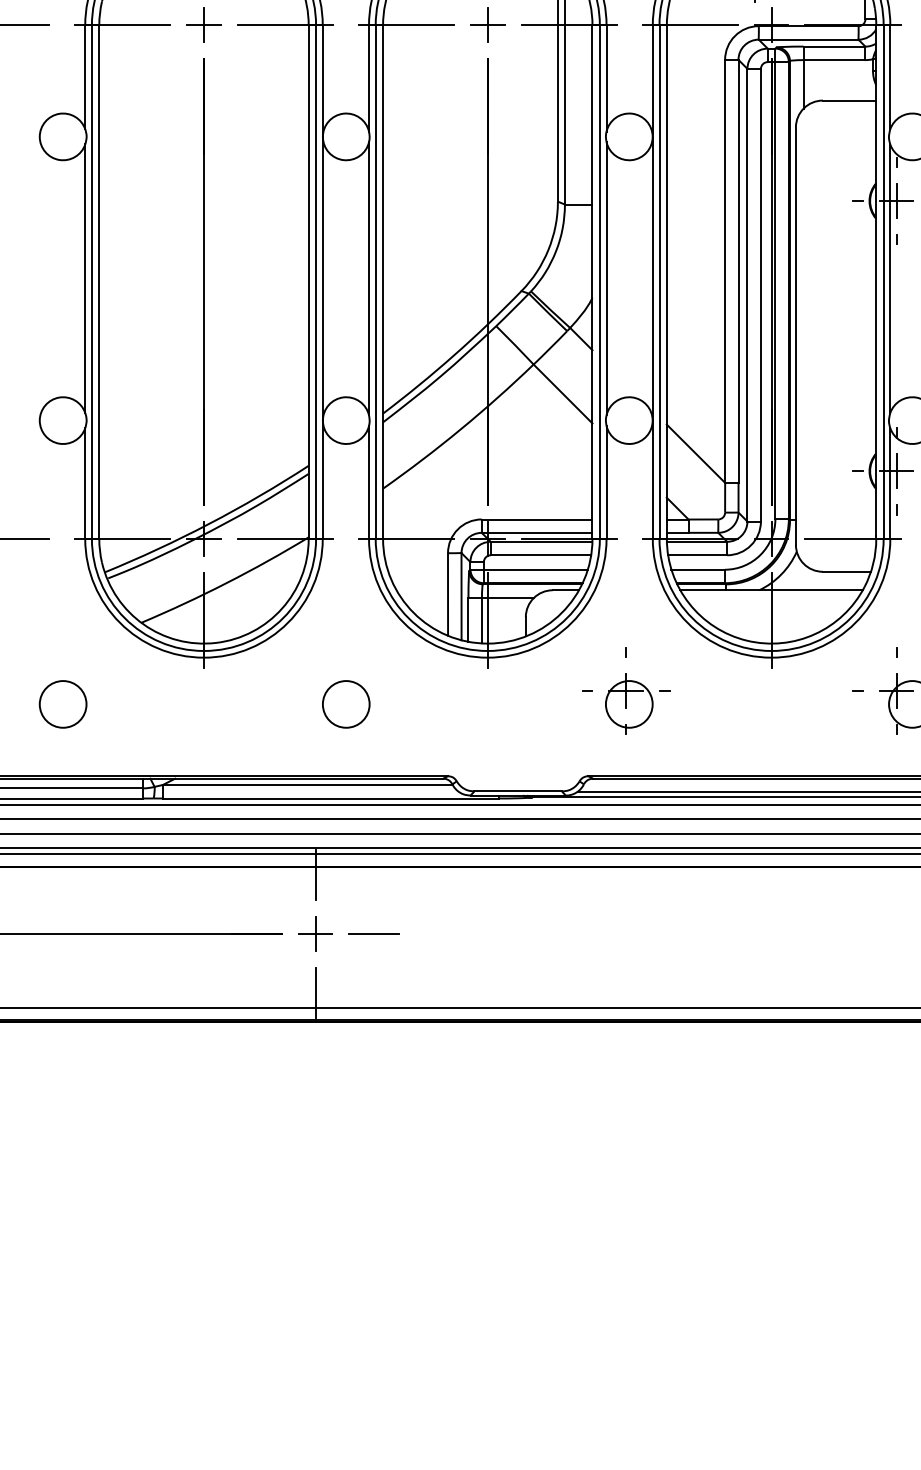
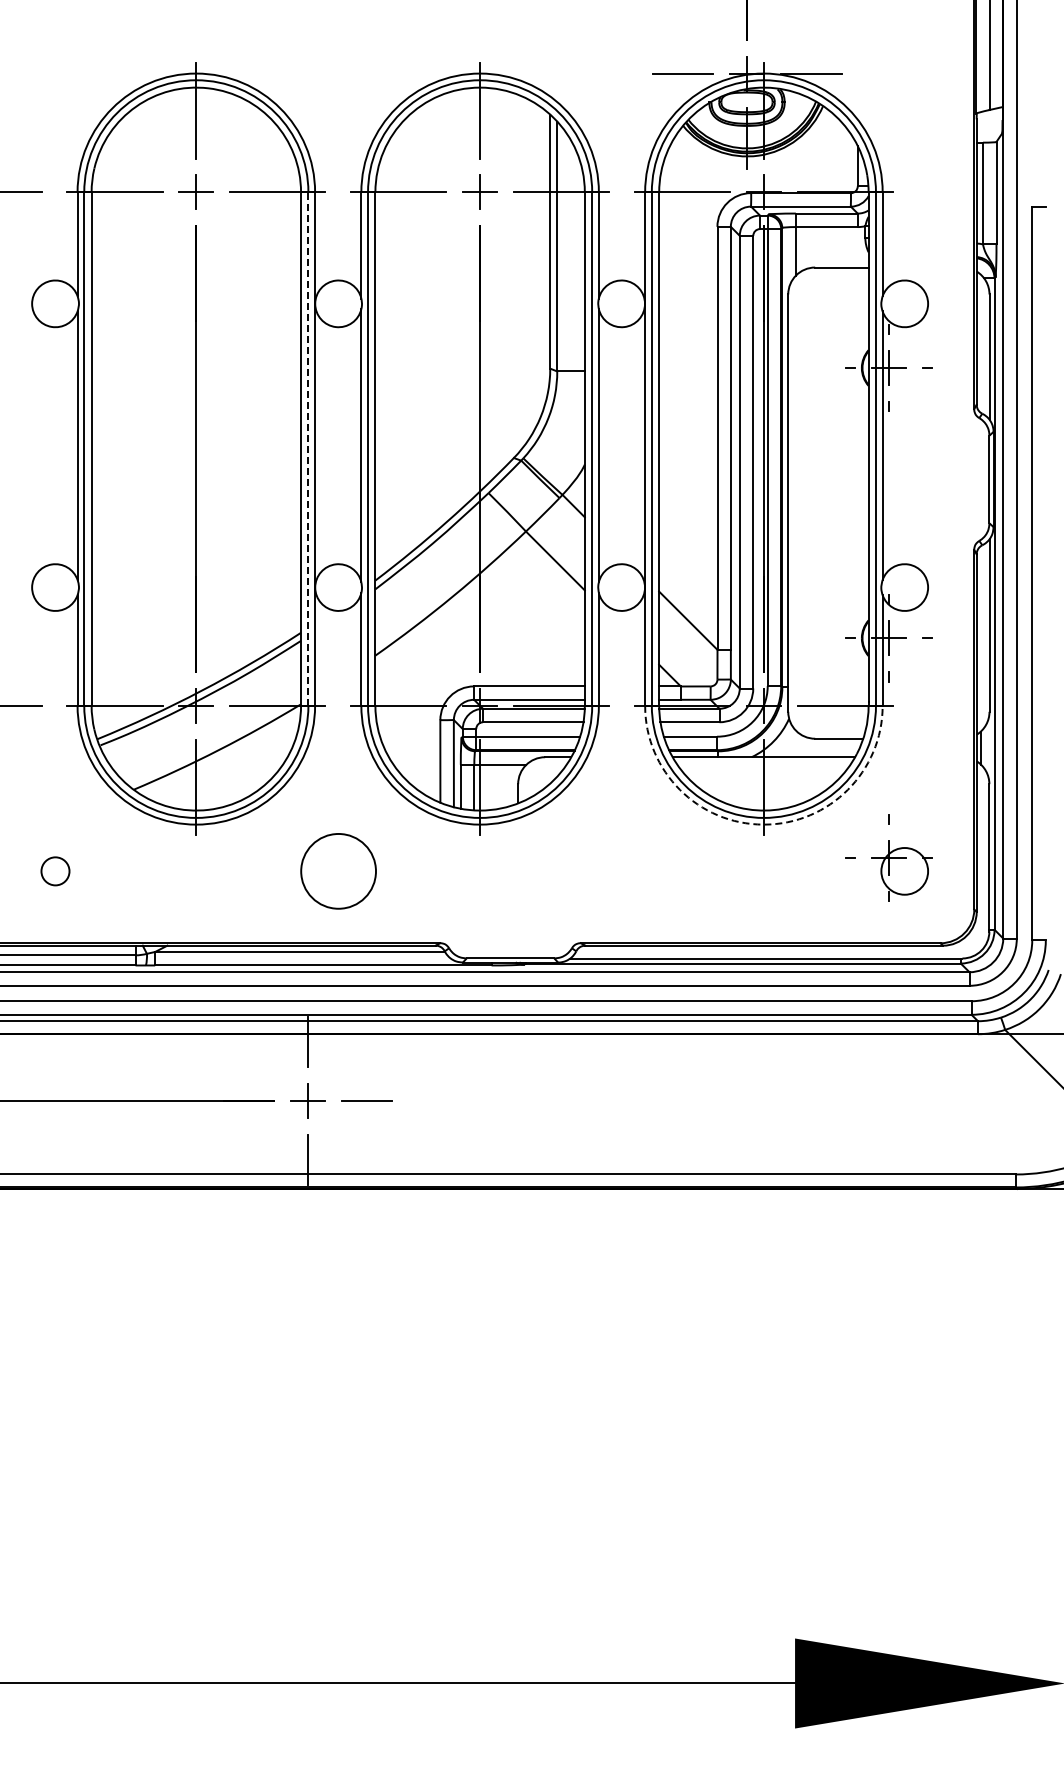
line: (316, 282) -> (308, 449), solid -> dashed
arc: (771, 657) -> (763, 824), solid -> dashed
part: (626, 690) -> (618, 857), removed
circle: (63, 704) -> (55, 871), size x0.6
circle: (346, 704) -> (338, 871), size x1.6

